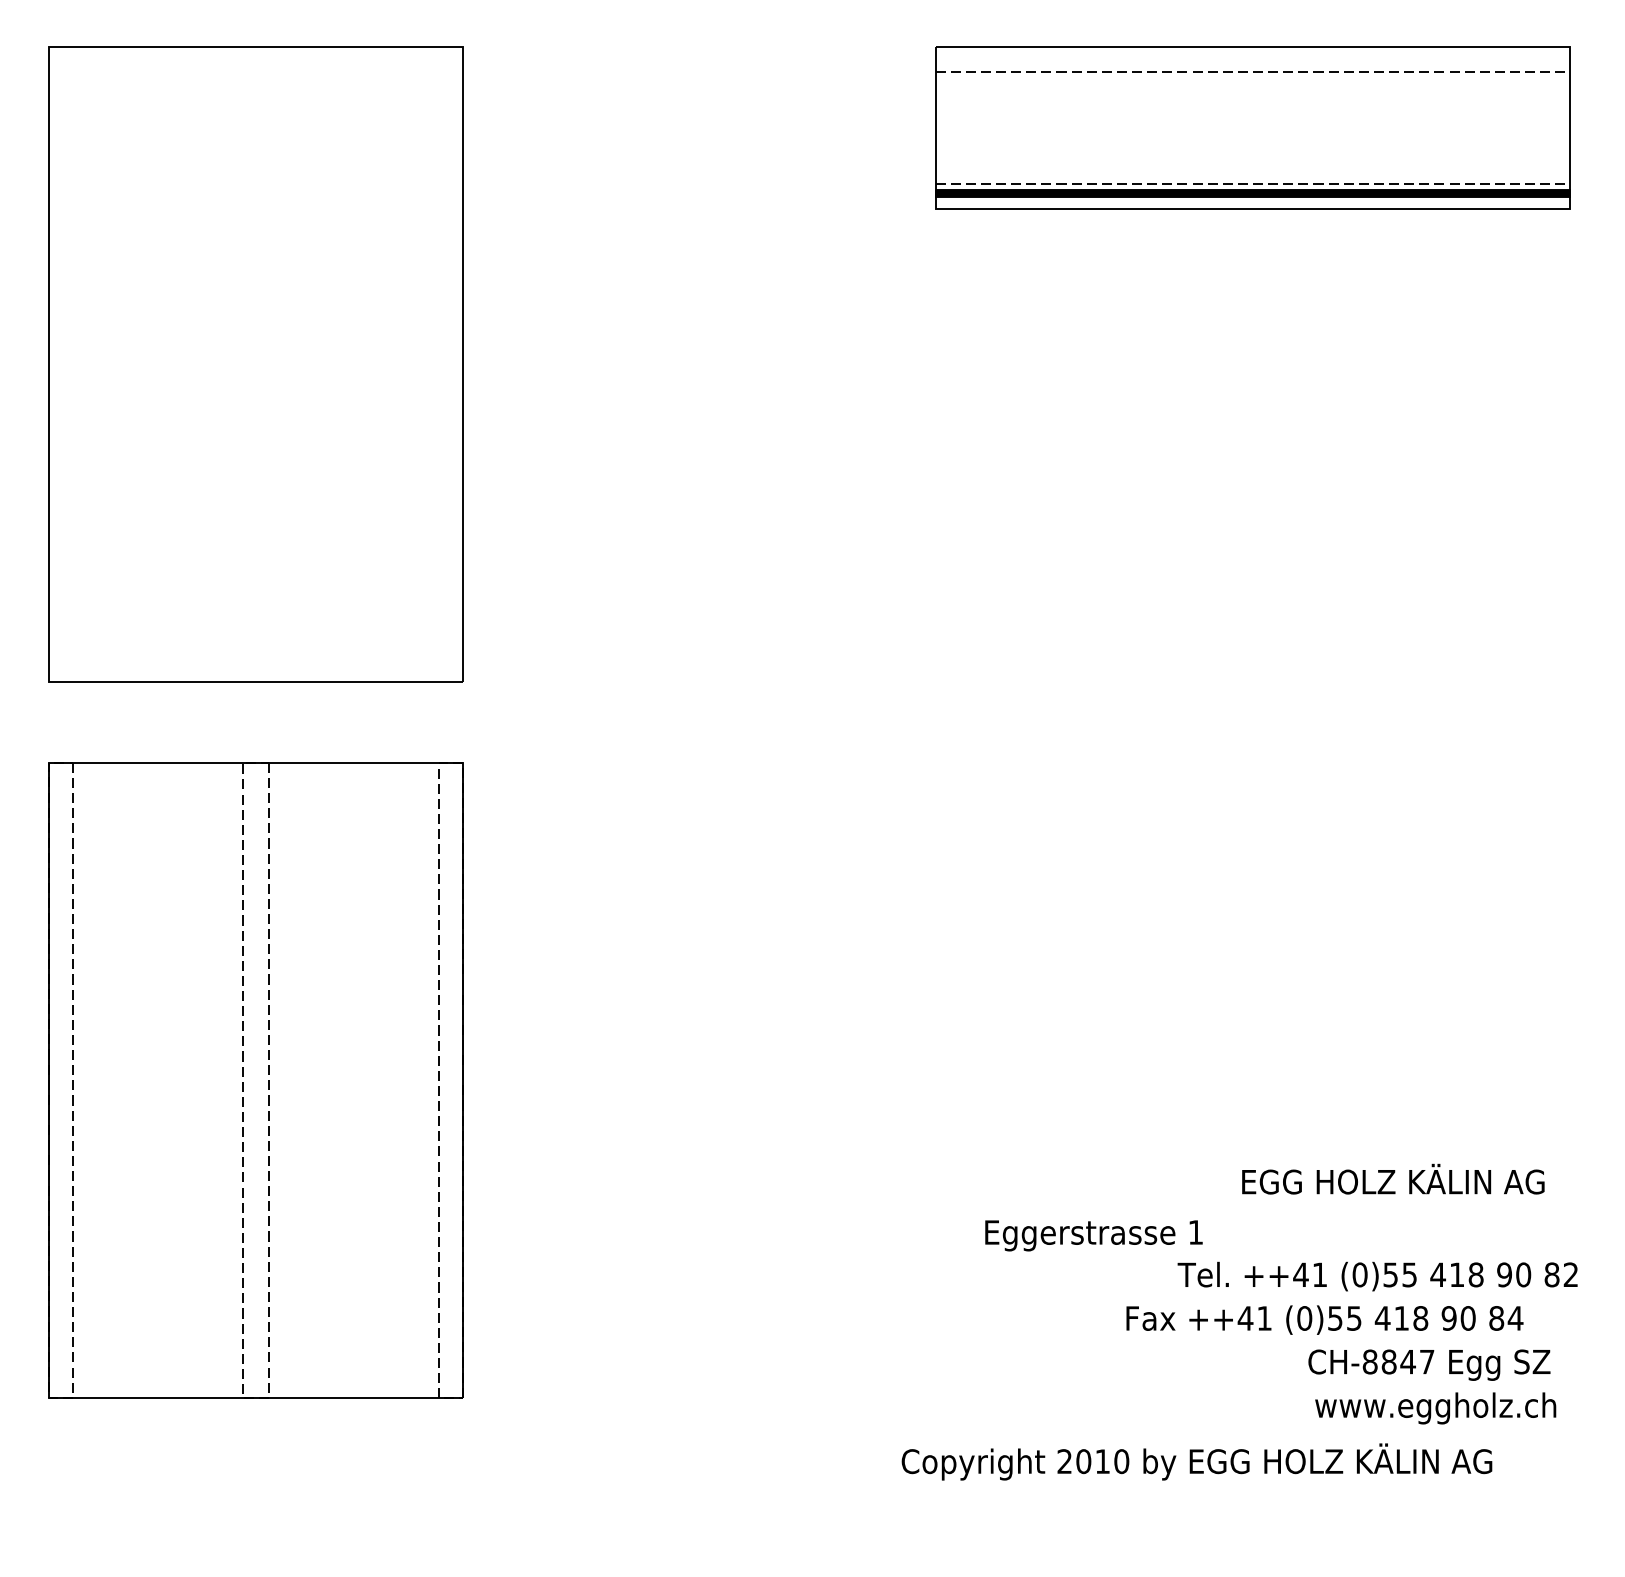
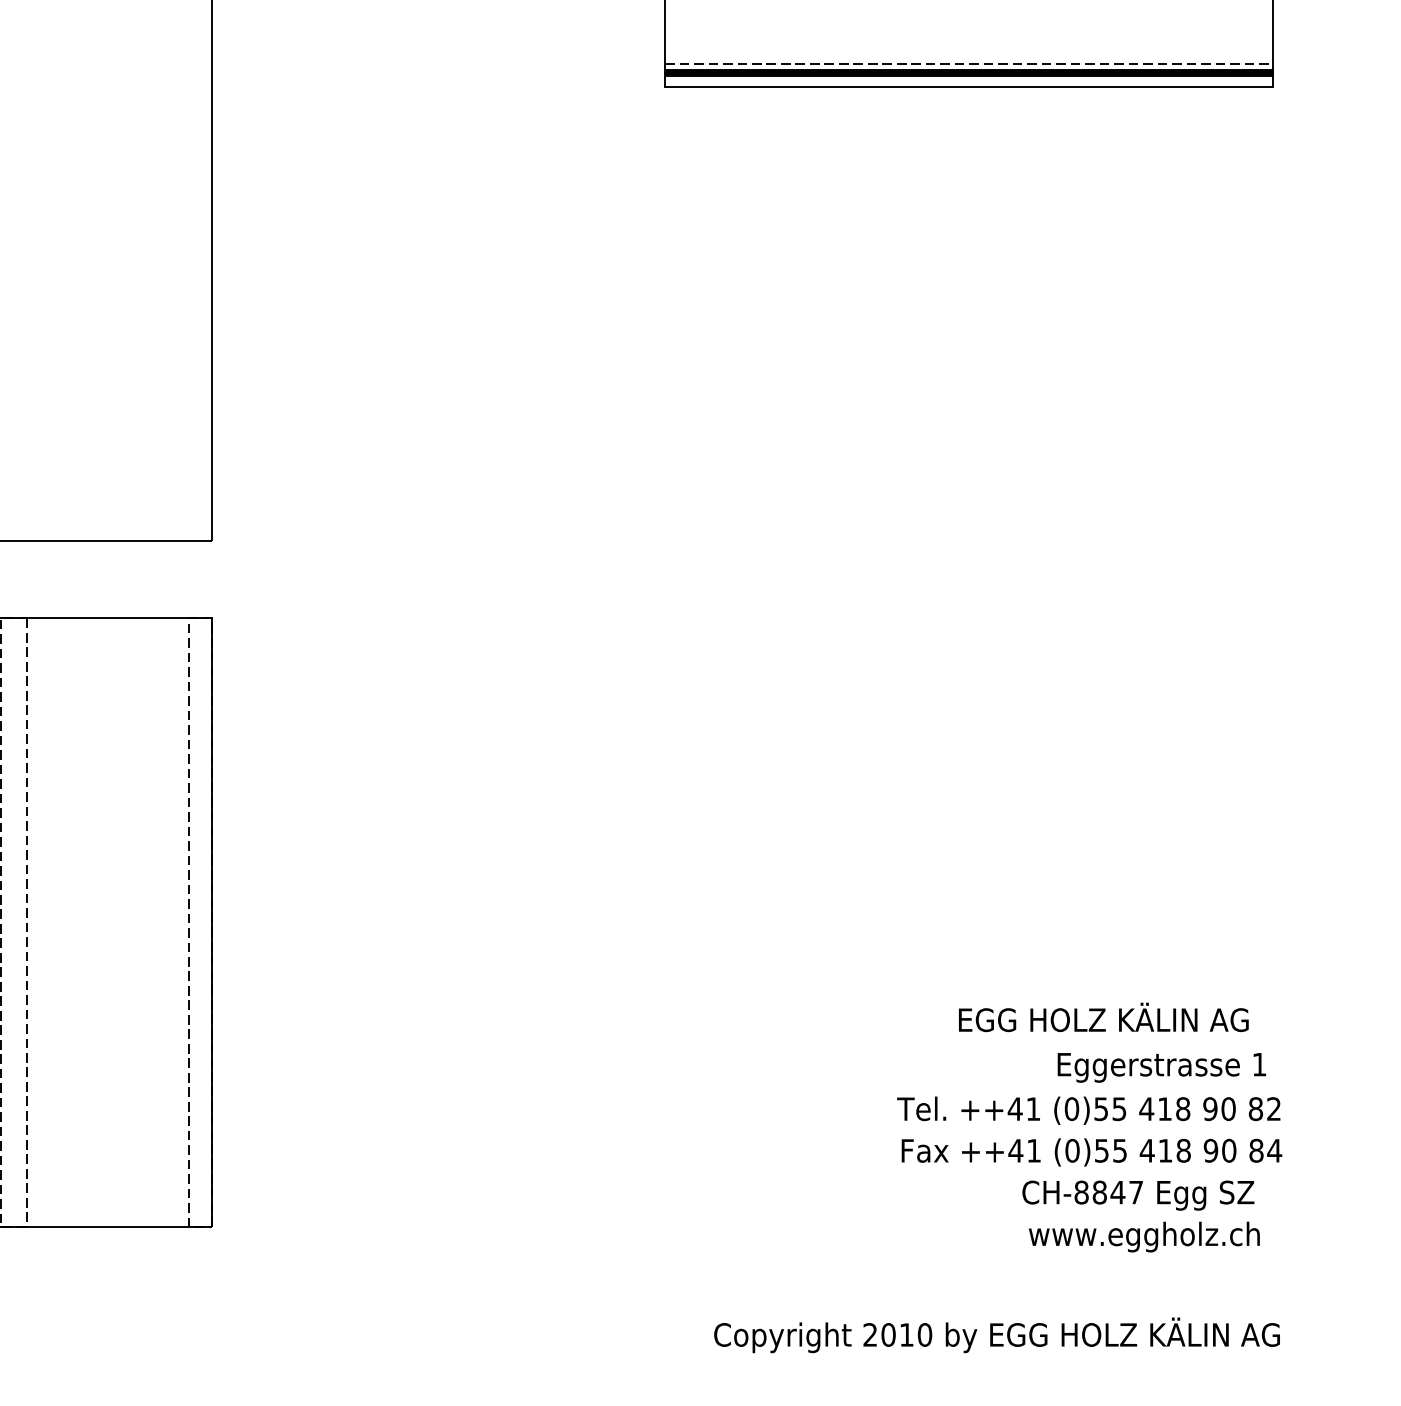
text: (1093, 1235) -> (1161, 1067), moved
text: (1324, 1319) -> (1091, 1151), moved
text: (1196, 1461) -> (996, 1334), moved

